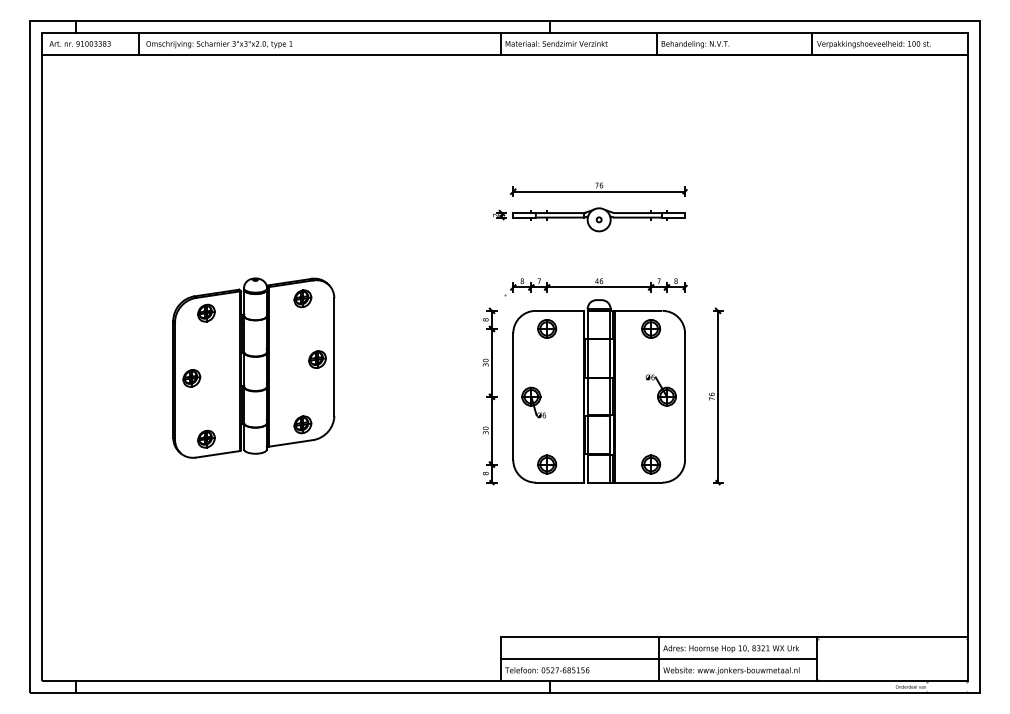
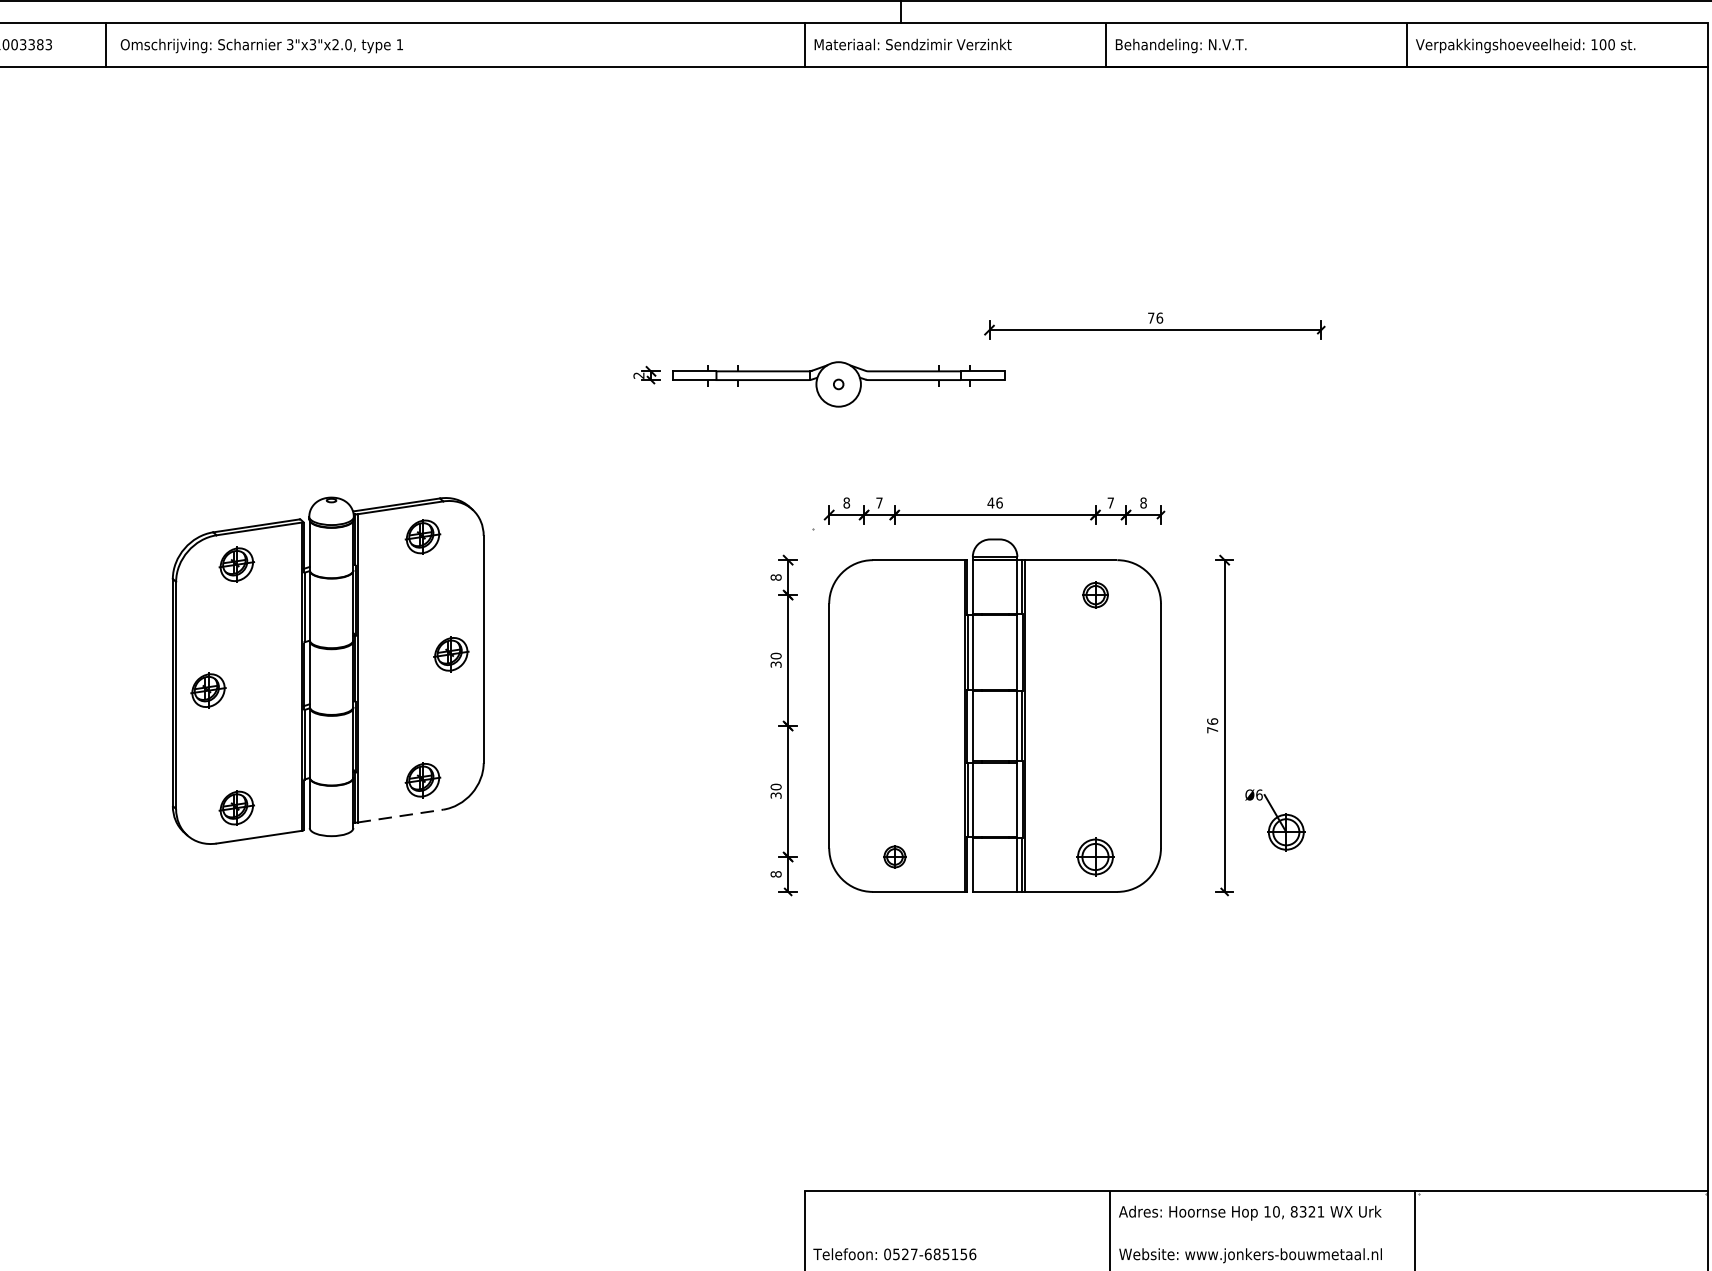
part: (598, 189) -> (1154, 325), moved
part: (588, 219) -> (818, 383), moved
part: (547, 328) -> (895, 594), removed
part: (651, 328) -> (1096, 594), size x0.7
part: (660, 390) -> (1273, 820), moved
part: (533, 402) -> (868, 737), removed
line: (291, 443) -> (400, 816), solid -> dashed
part: (547, 464) -> (895, 856), size x0.6
line: (658, 659) -> (1109, 1233), removed

